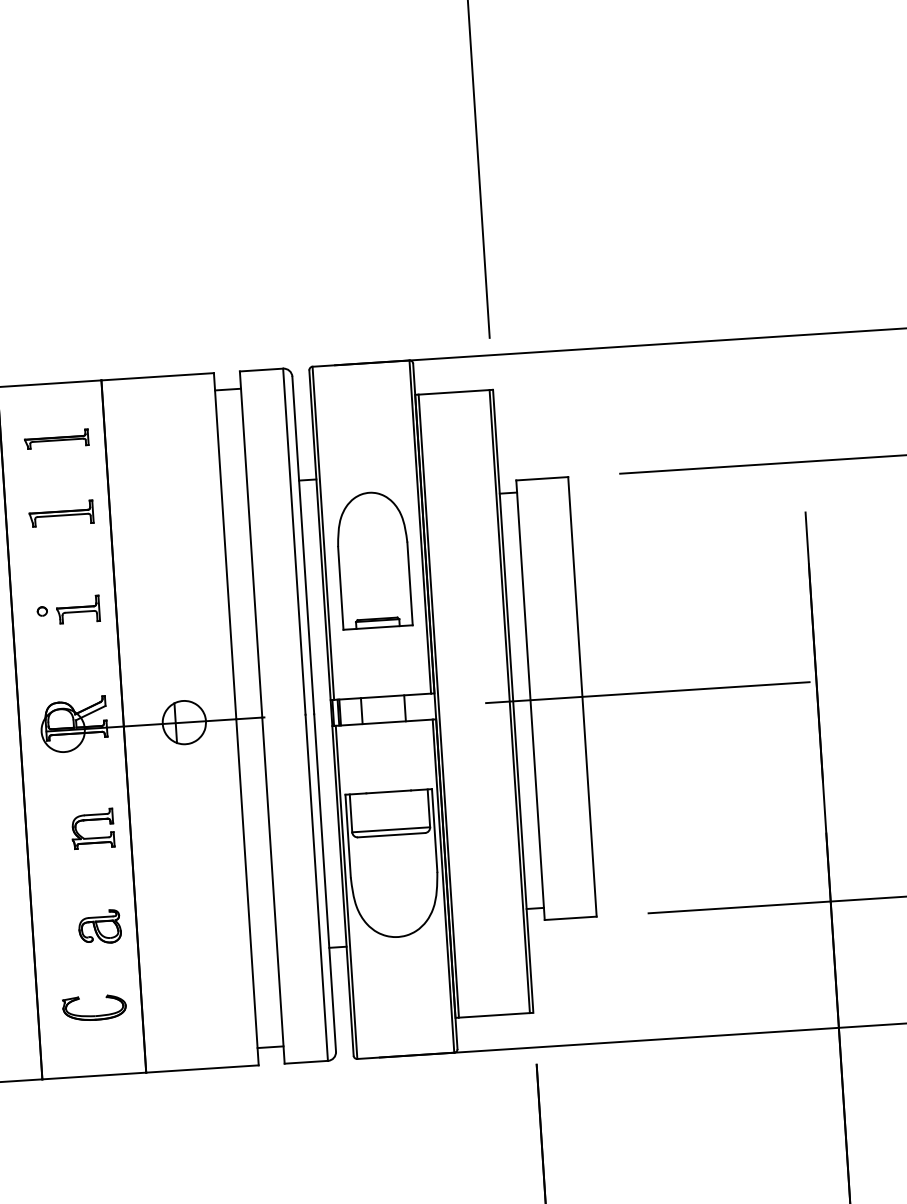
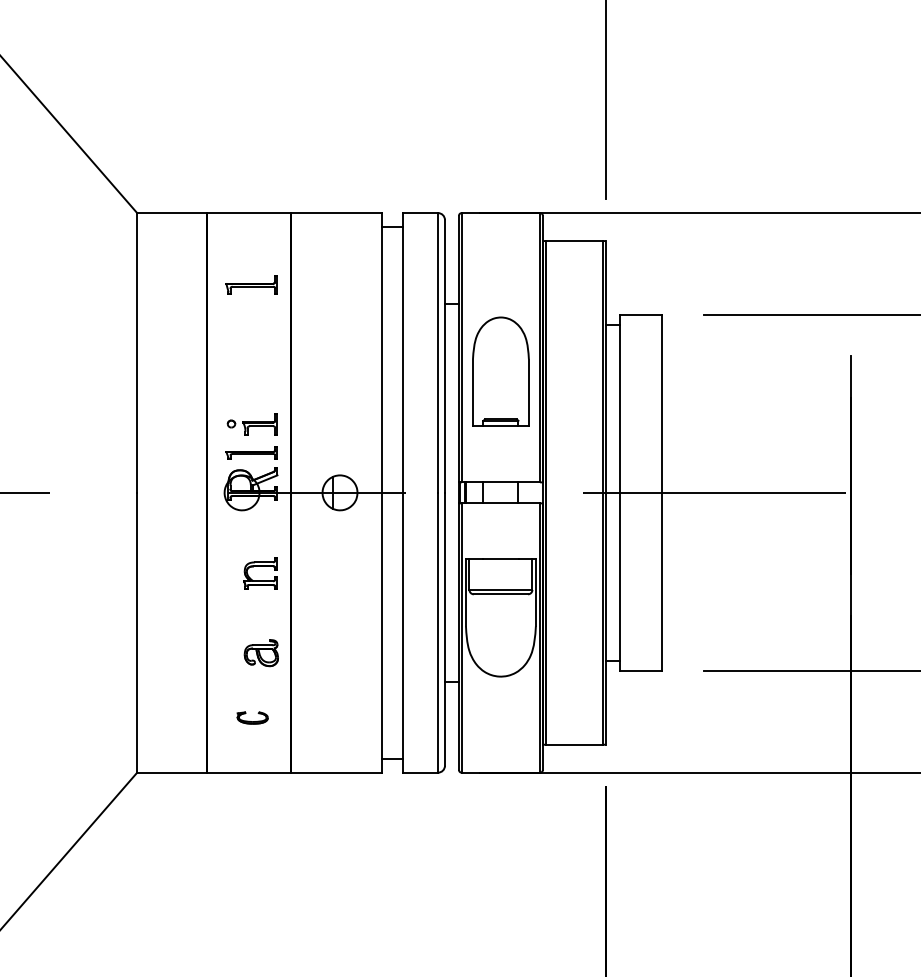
part: (56, 438) -> (251, 452), moved
part: (60, 512) -> (251, 284), moved
part: (67, 610) -> (251, 424), moved
part: (94, 1007) -> (252, 717), size x0.6

